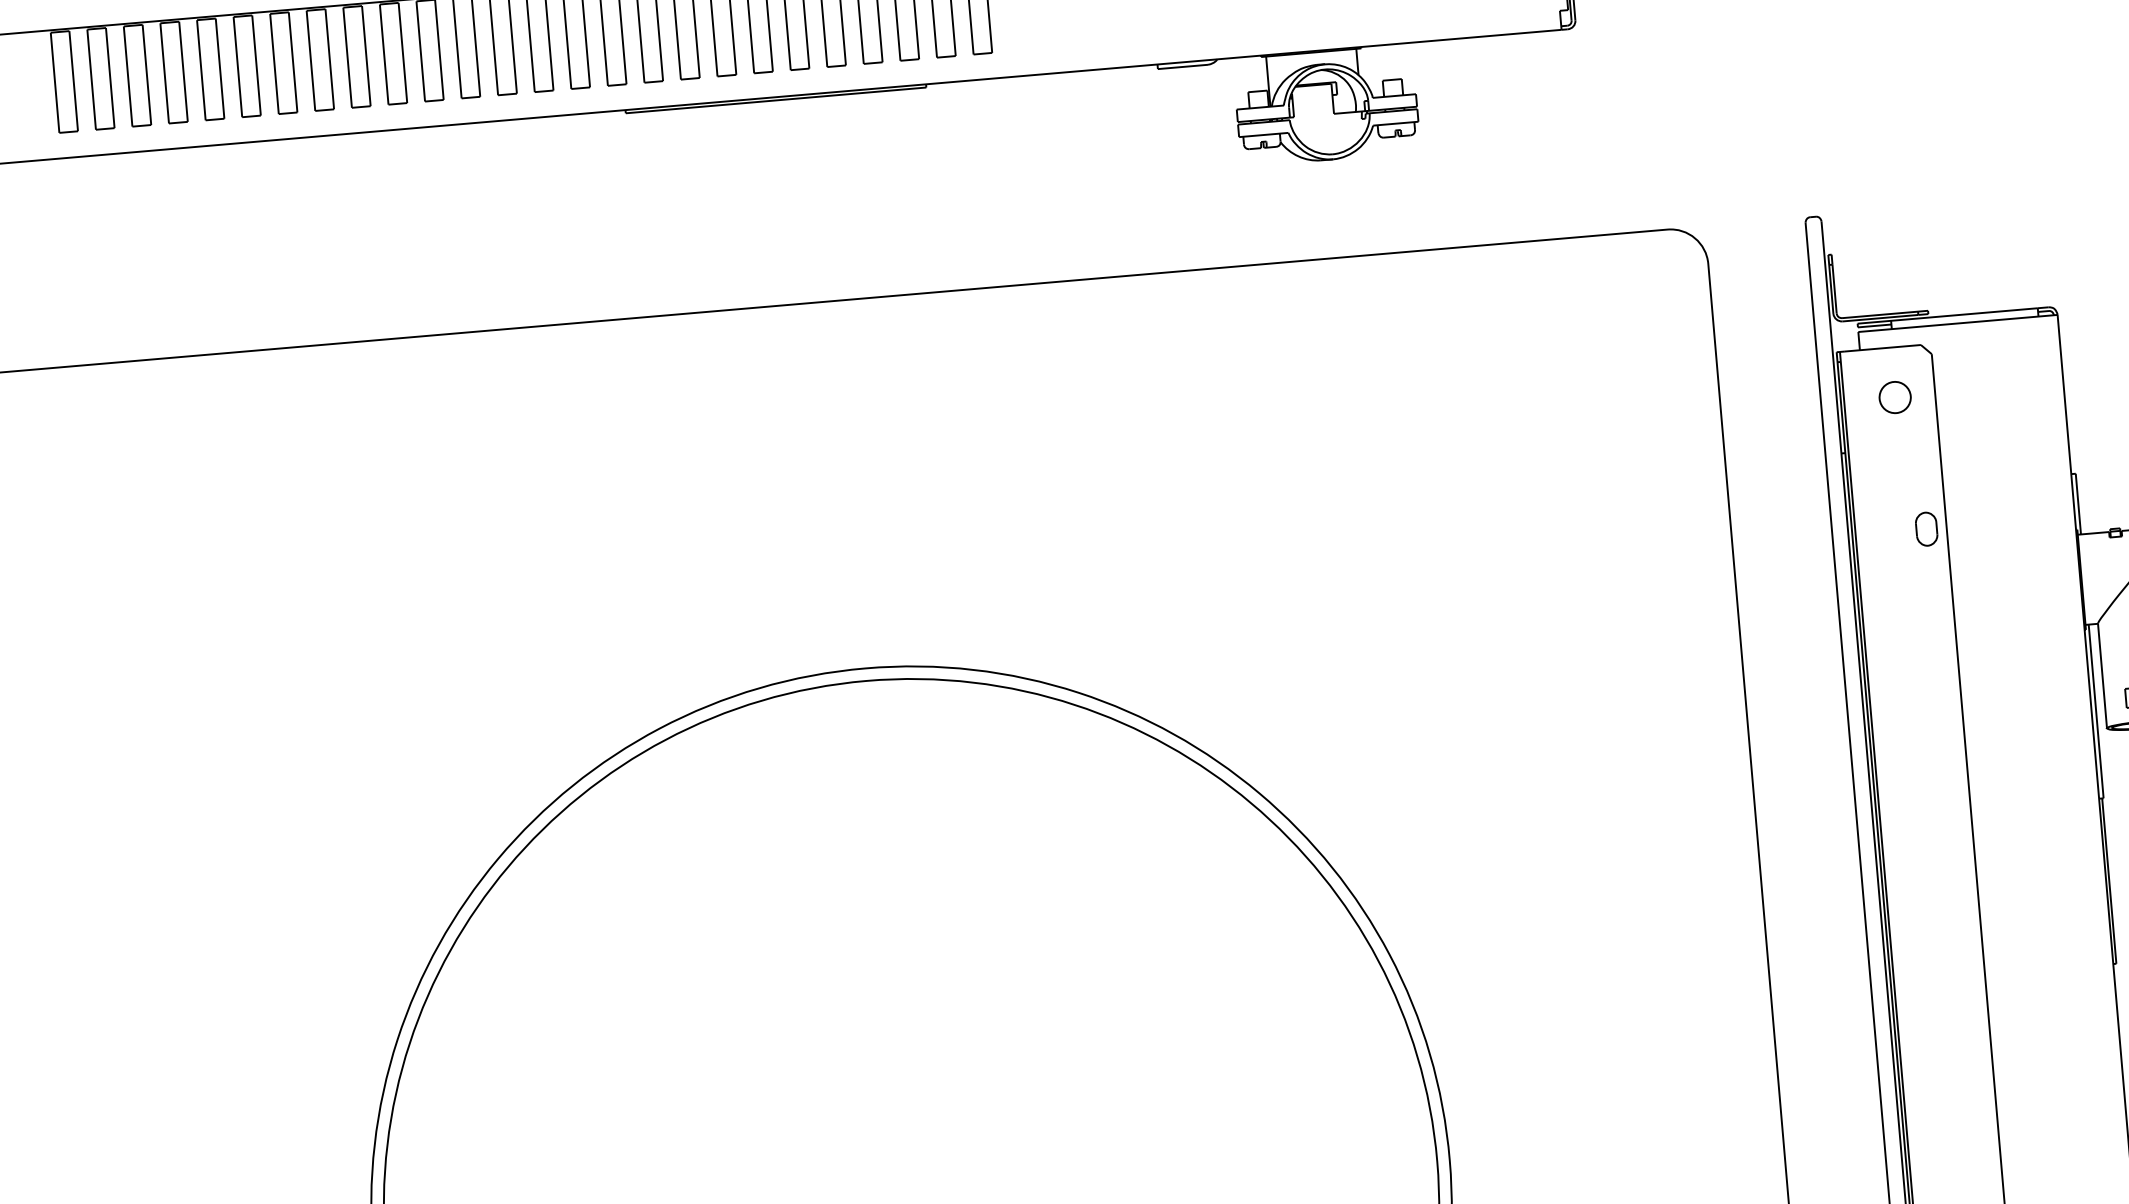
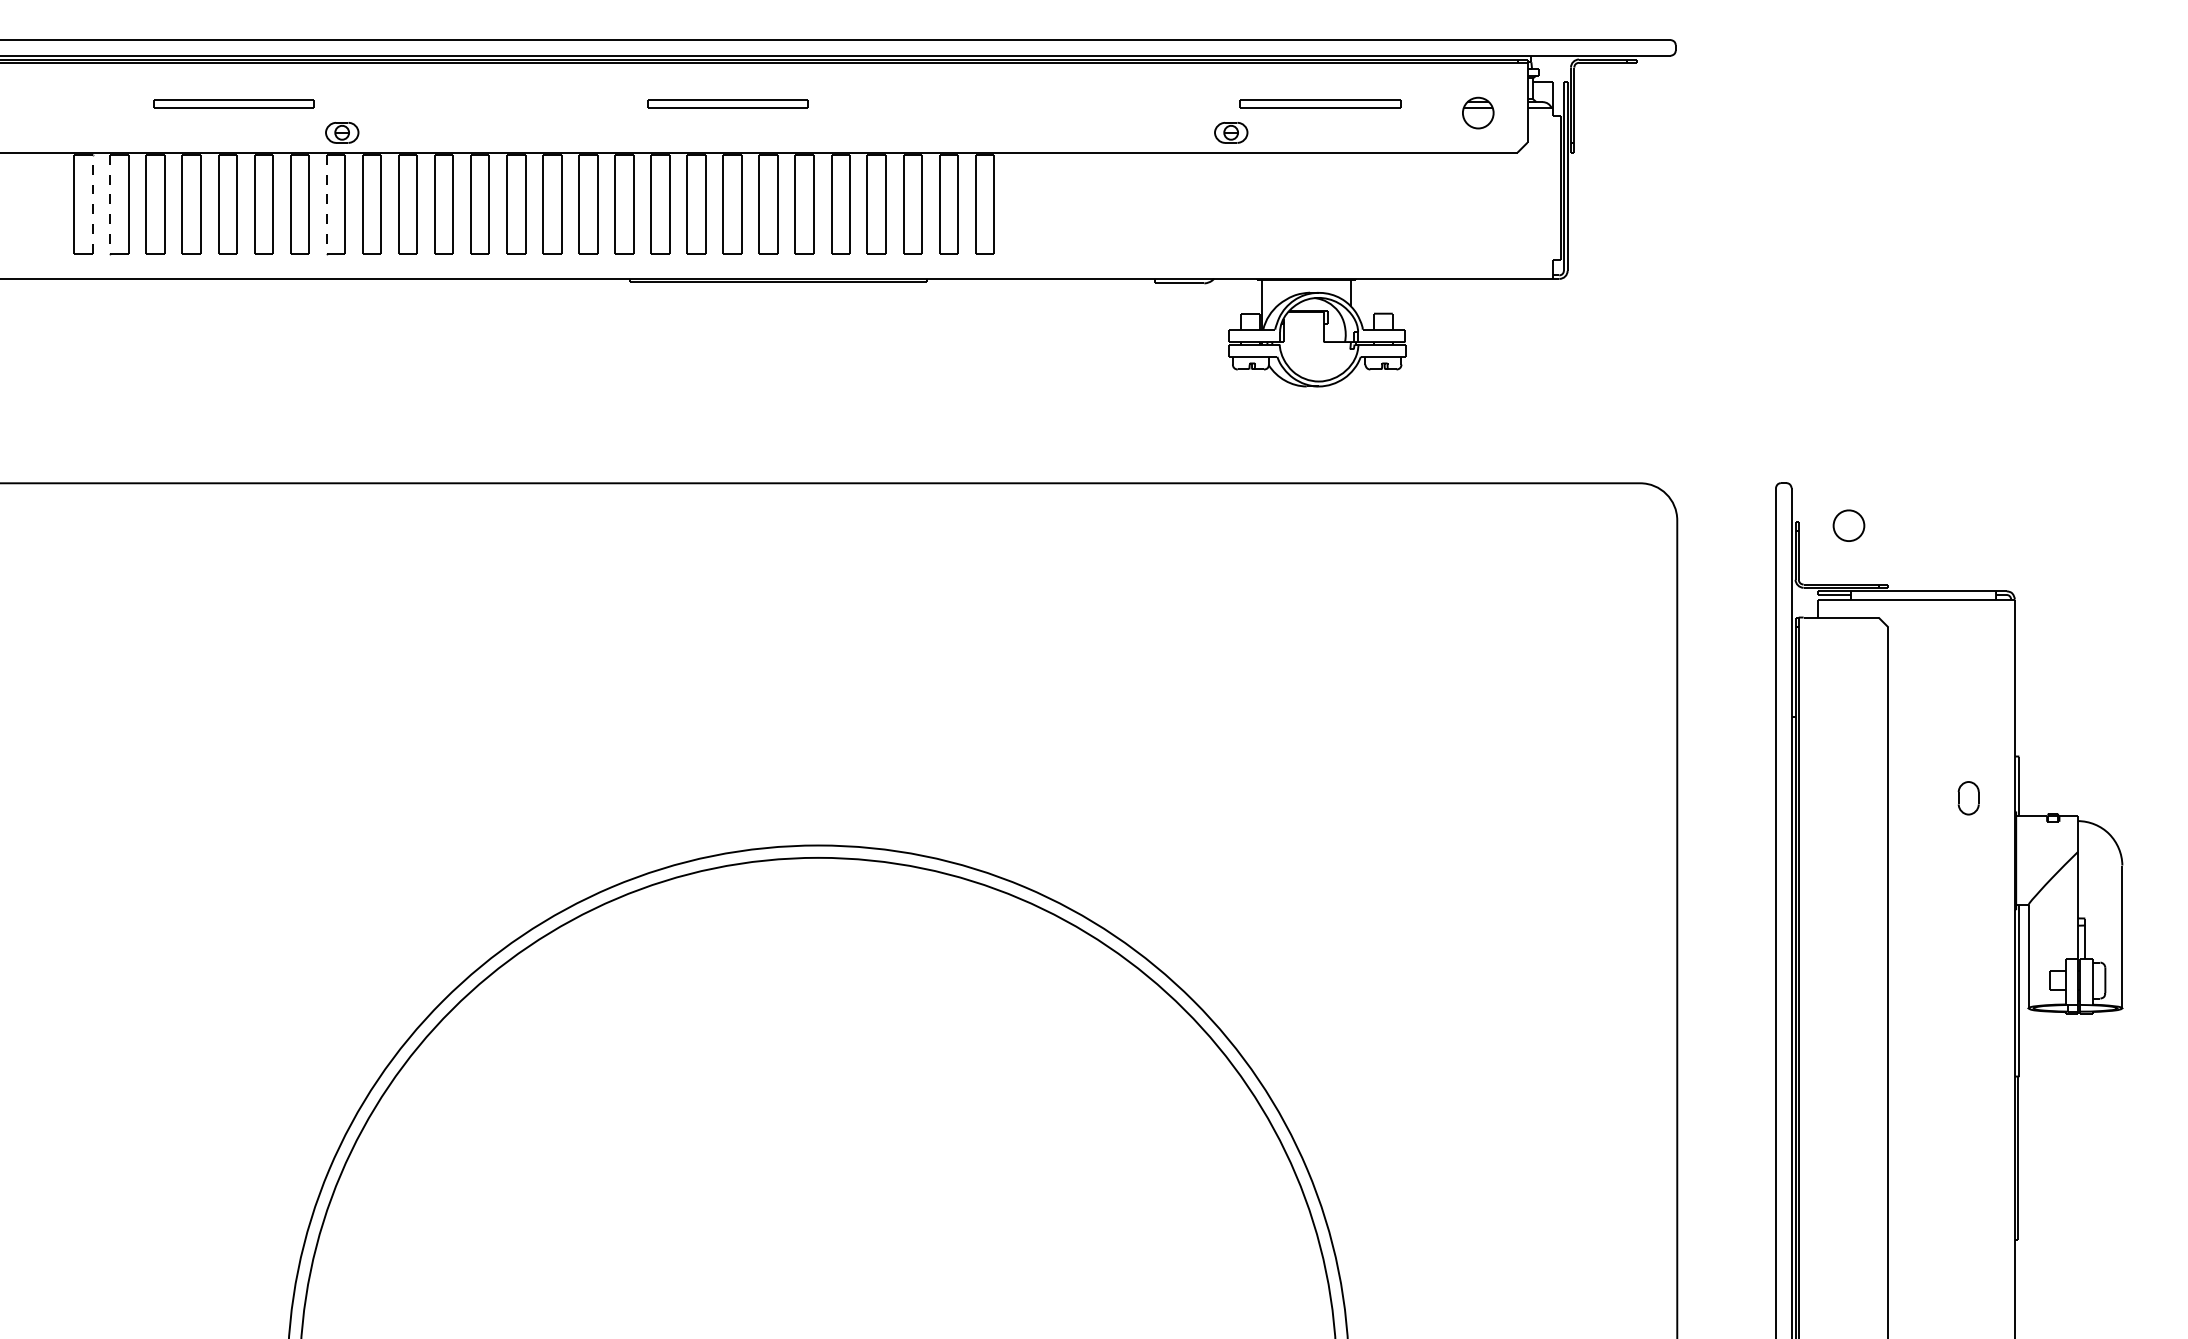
line: (310, 61) -> (326, 204), solid -> dashed
line: (91, 79) -> (110, 204), solid -> dashed
line: (73, 80) -> (92, 203), solid -> dashed
part: (1894, 397) -> (1848, 525), moved
part: (1926, 529) -> (1968, 798), moved

